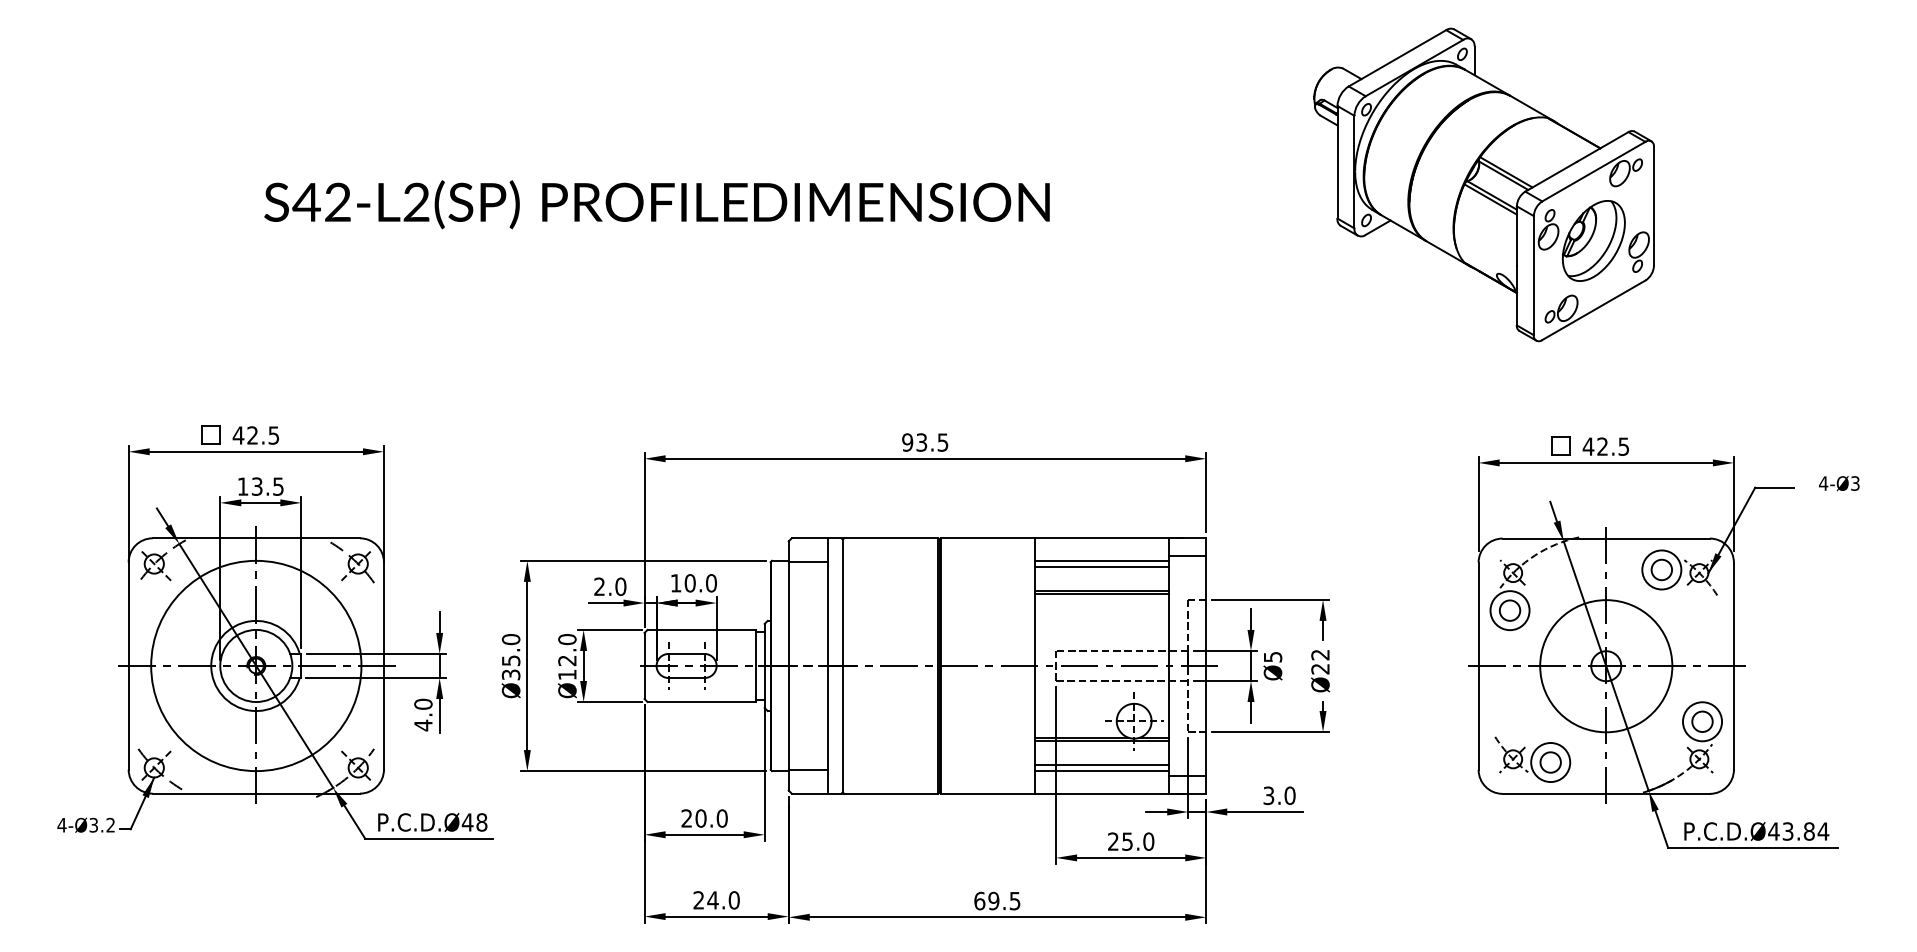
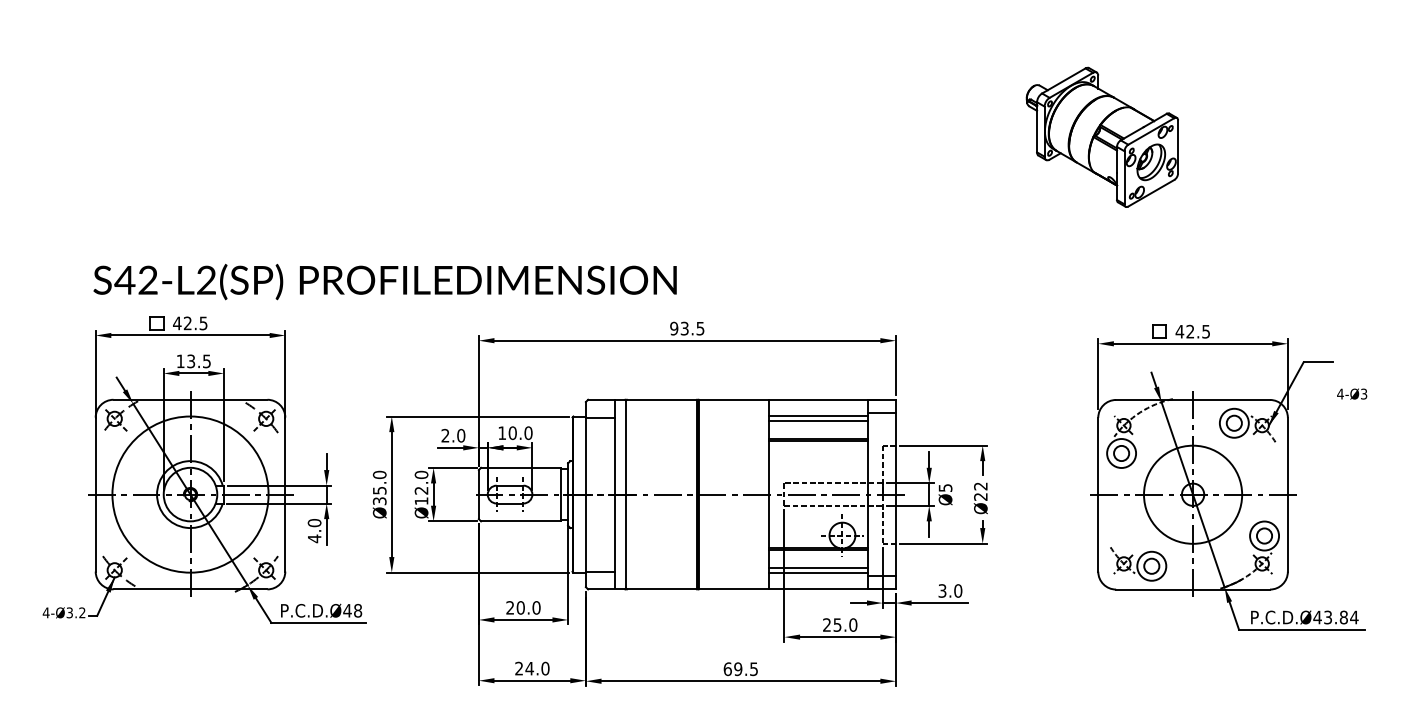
part: (1484, 185) -> (1102, 137), size x0.6
text: (656, 205) -> (384, 282), moved
text: (1839, 482) -> (1352, 393), moved

